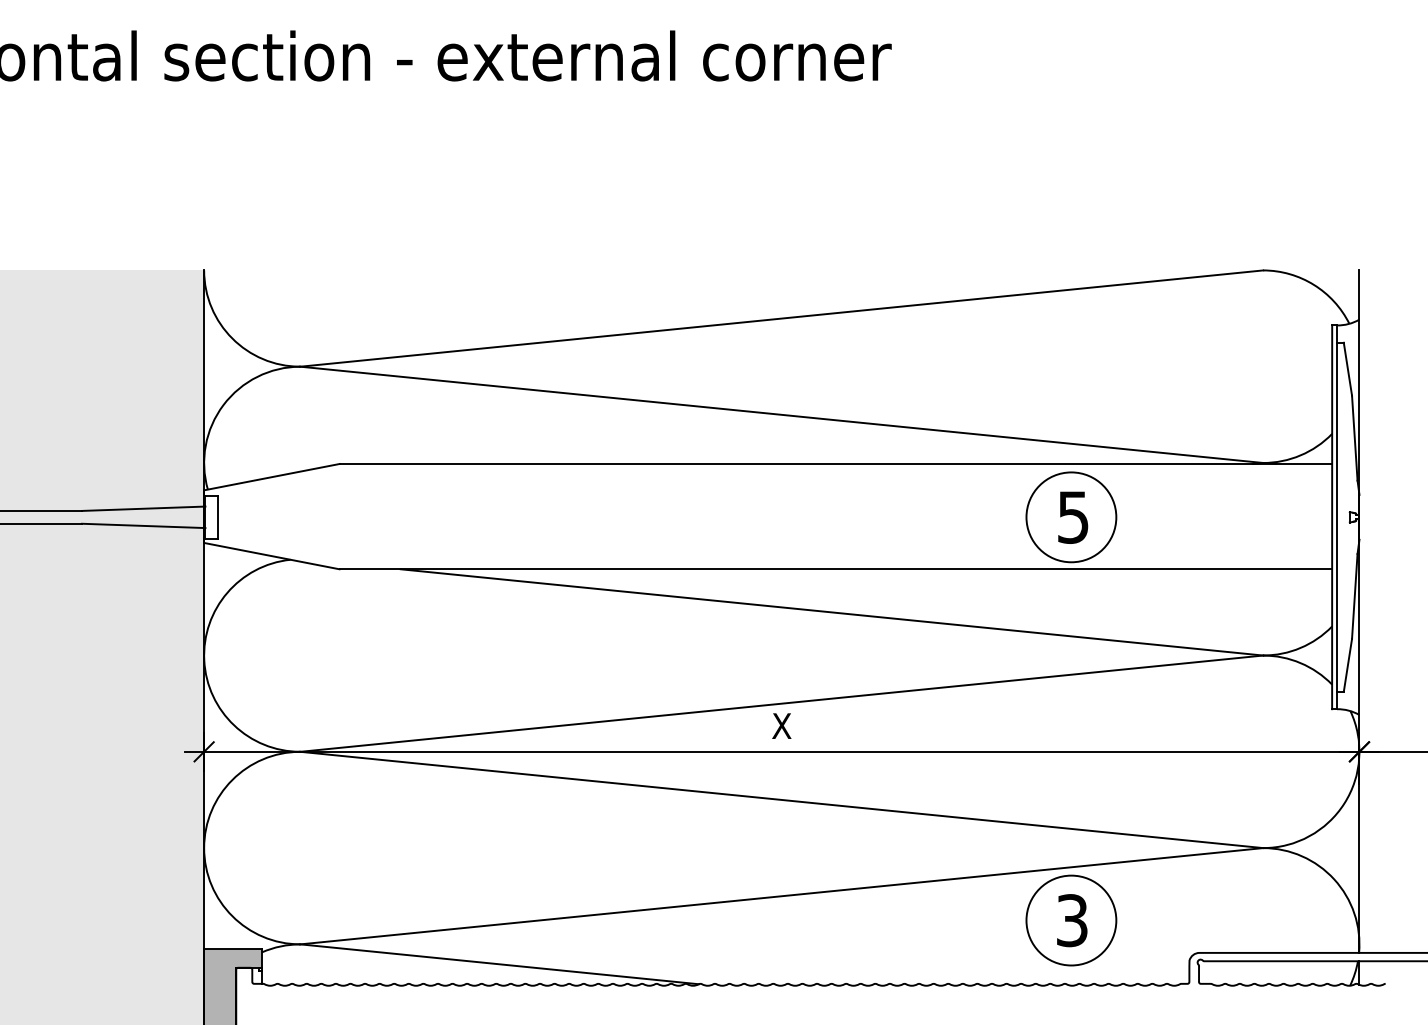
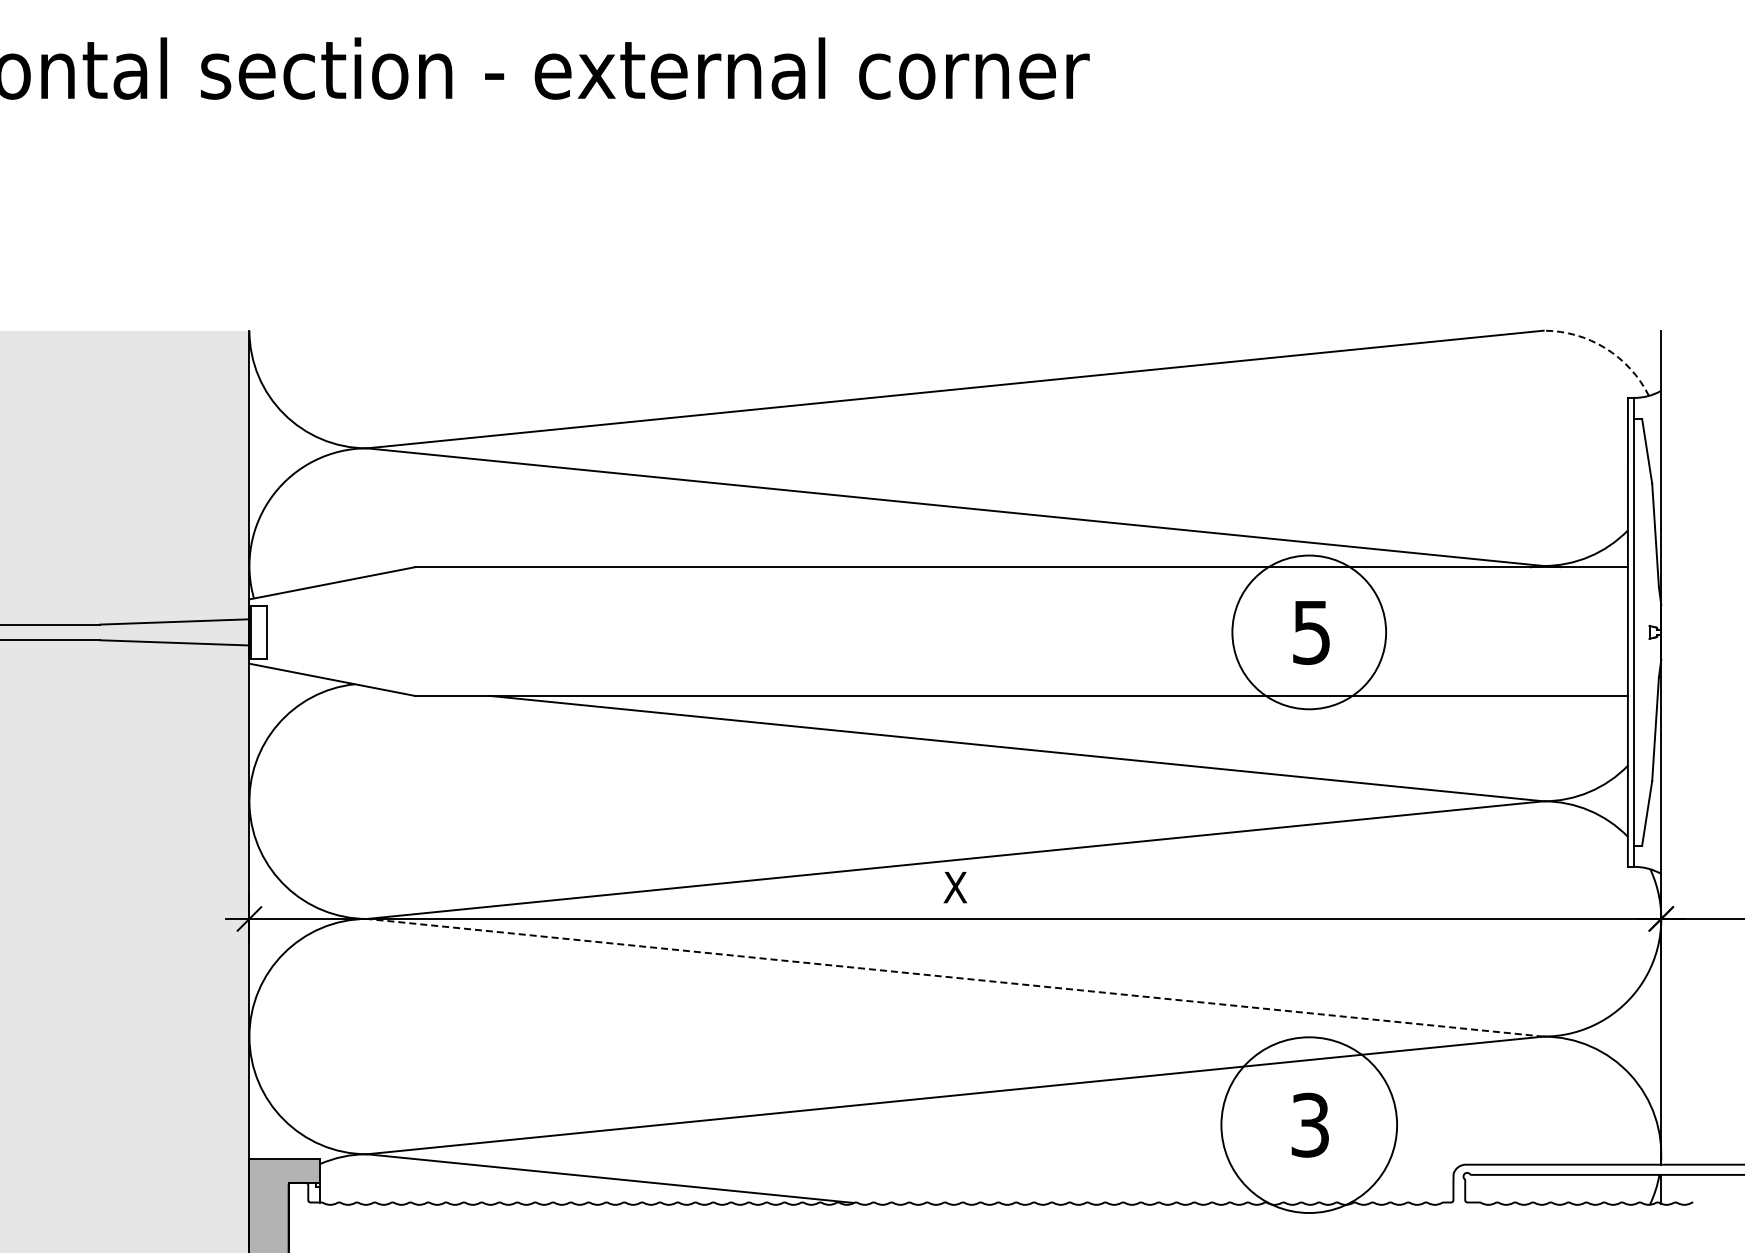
arc: (1313, 285) -> (1605, 348), solid -> dashed
circle: (1071, 517) -> (1309, 632), size x1.4
line: (781, 799) -> (954, 977), solid -> dashed
circle: (1071, 920) -> (1309, 1125), size x1.6

